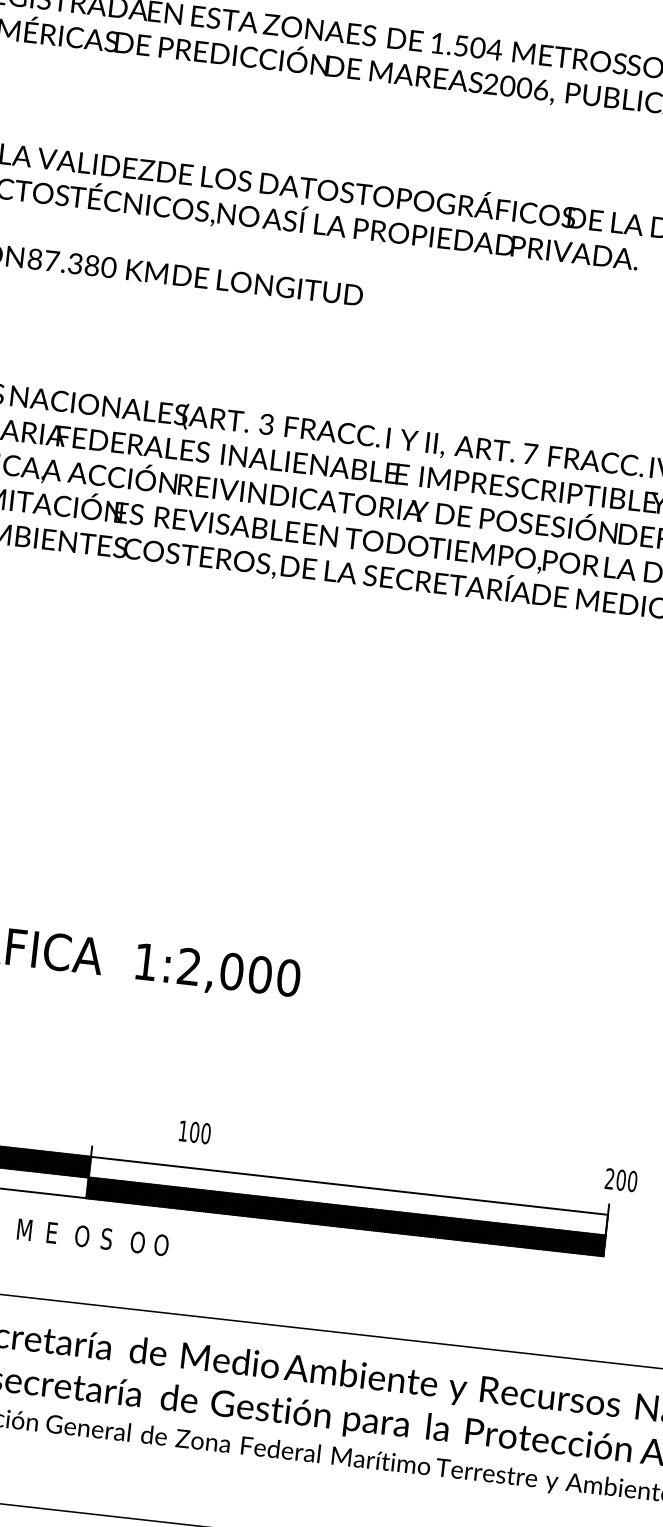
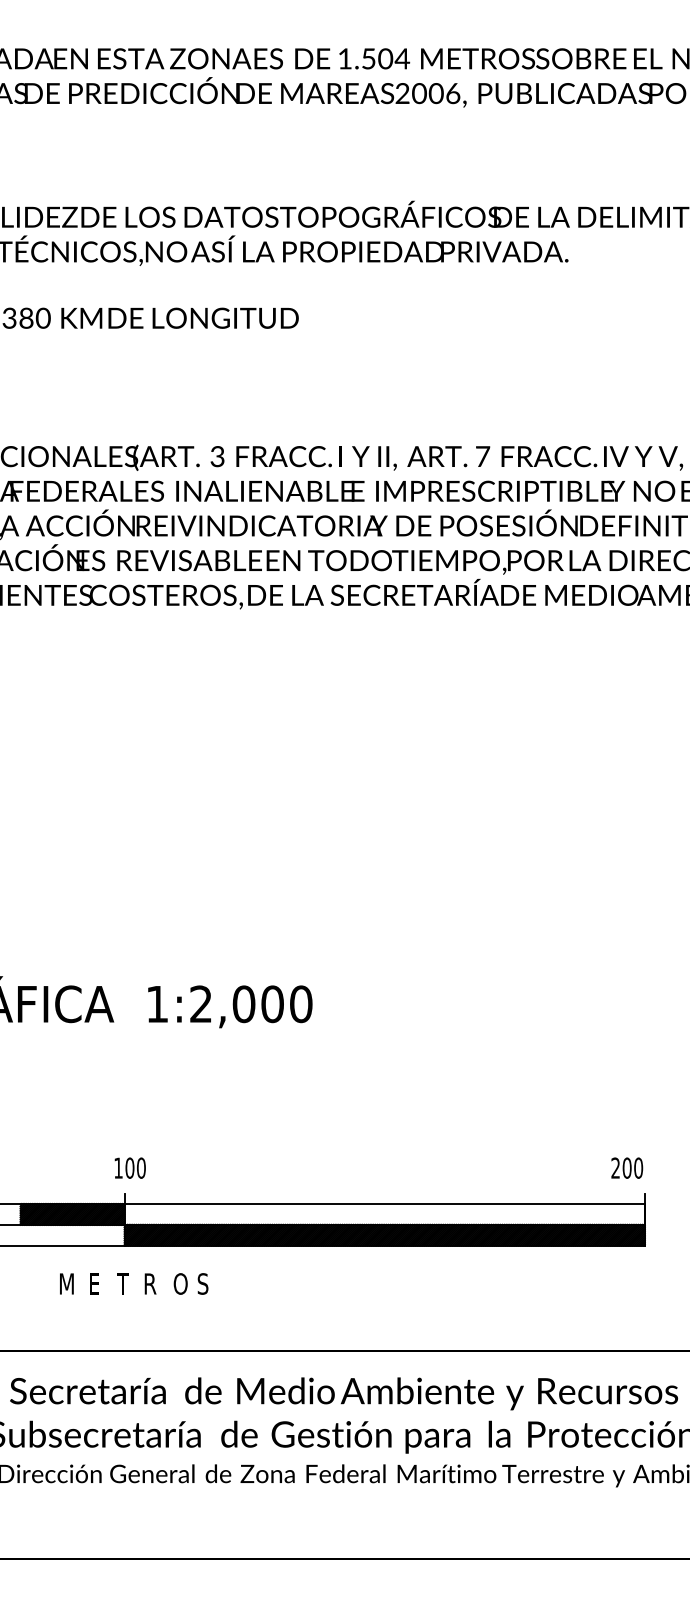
text: (194, 1131) -> (129, 1167), moved
text: (621, 1179) -> (627, 1167), moved
text: (82, 1235) -> (124, 1283), O -> T
text: (107, 1238) -> (150, 1283), S -> R
text: (161, 1244) -> (204, 1283), O -> S

